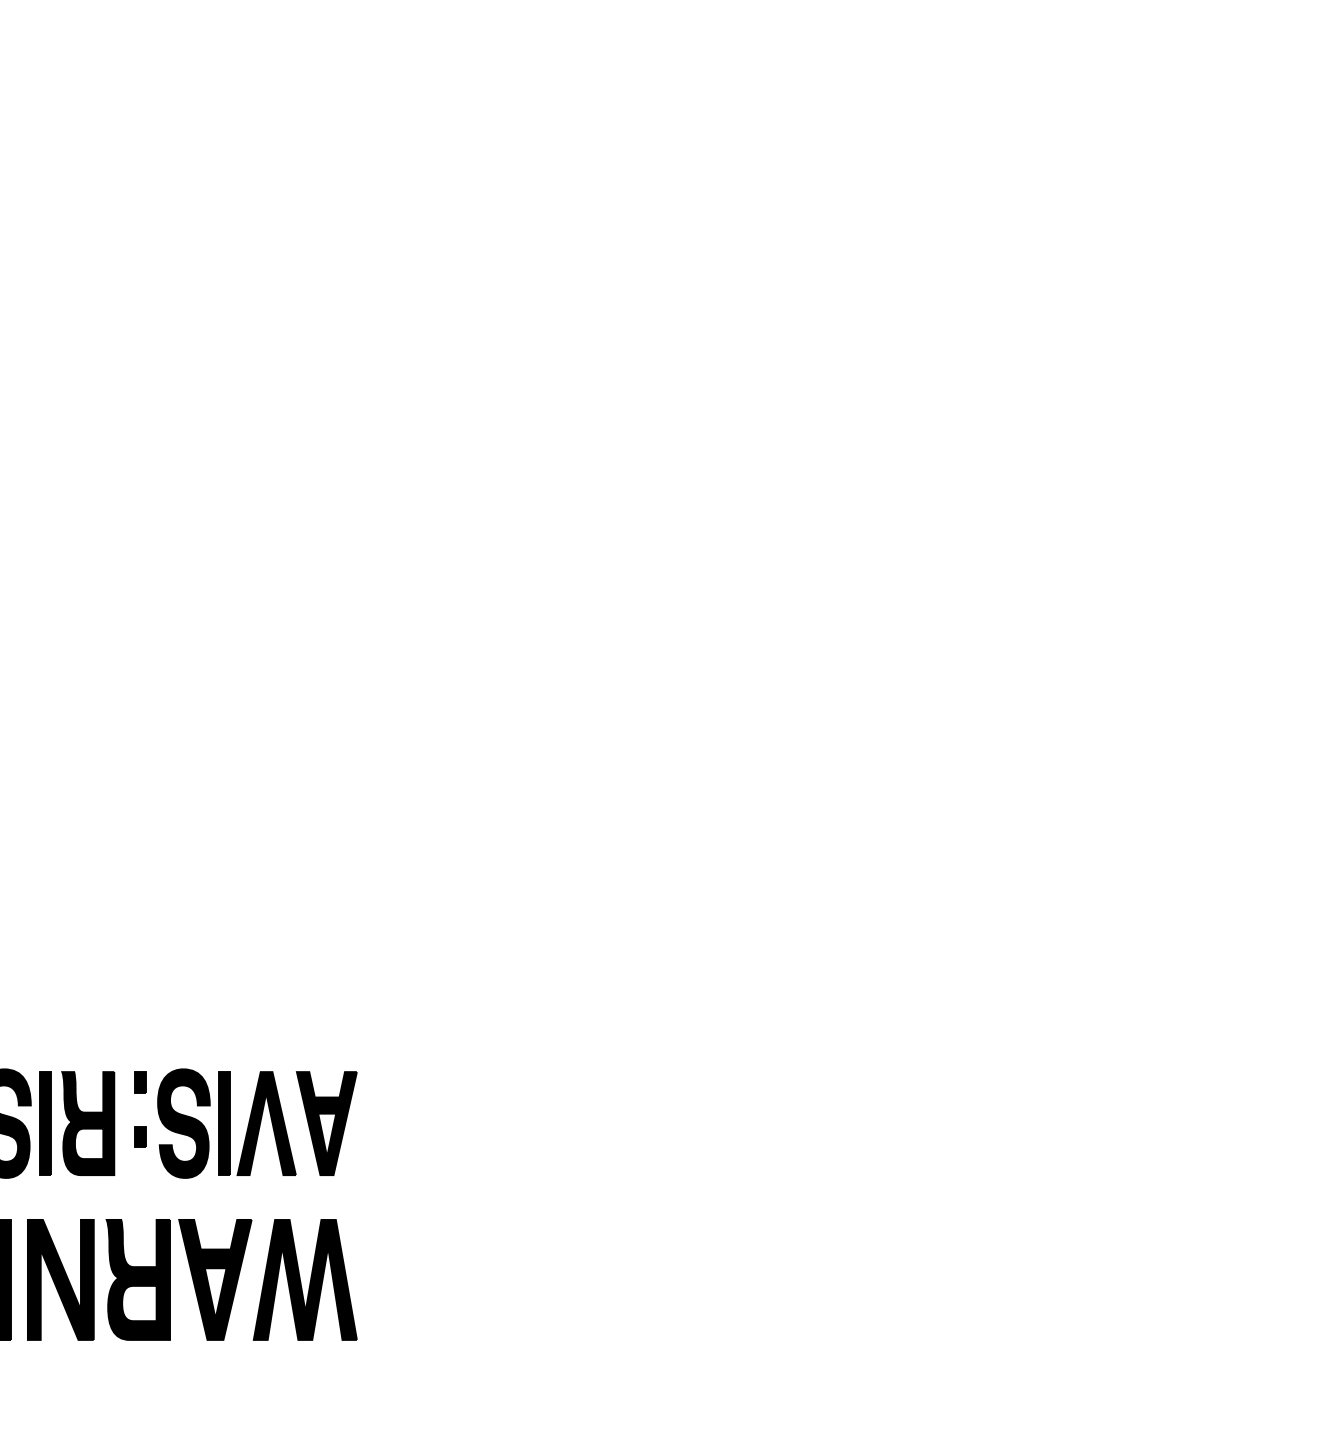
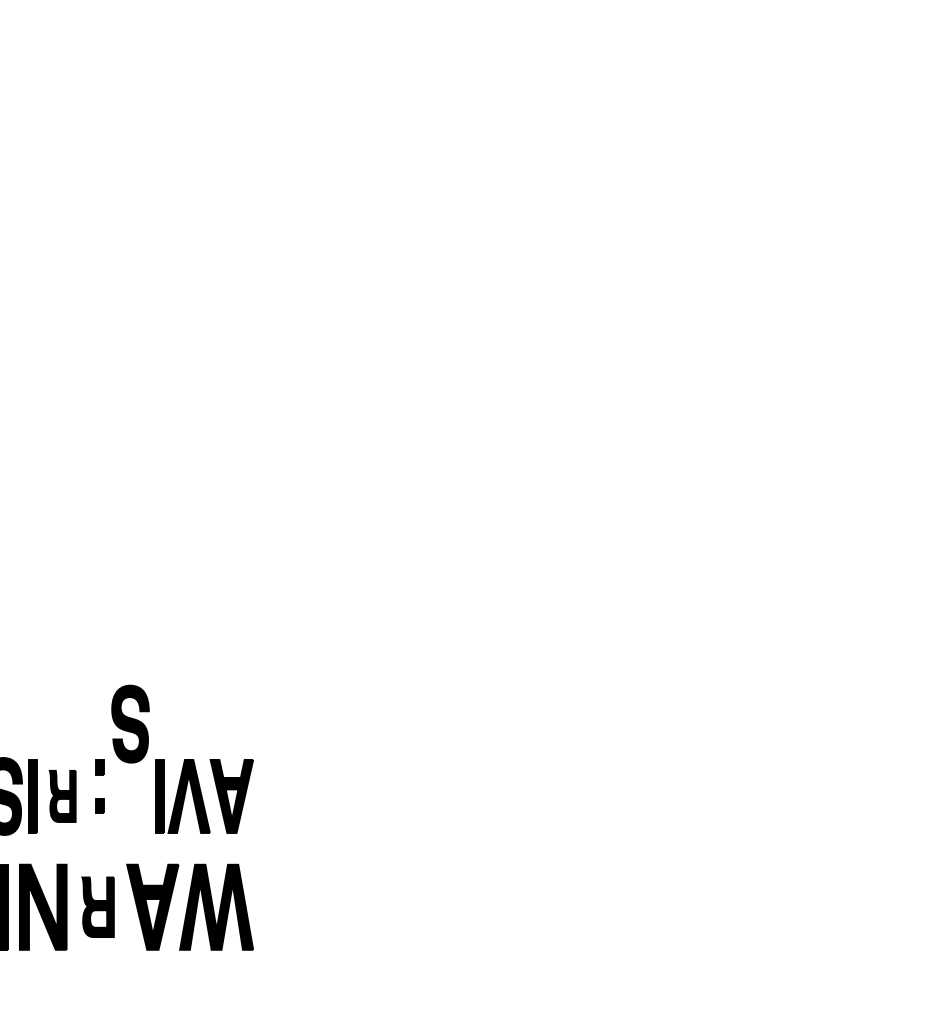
part: (88, 1123) -> (62, 796), size x0.7
part: (183, 1123) -> (130, 724), moved
part: (137, 1279) -> (97, 906), size x0.7

